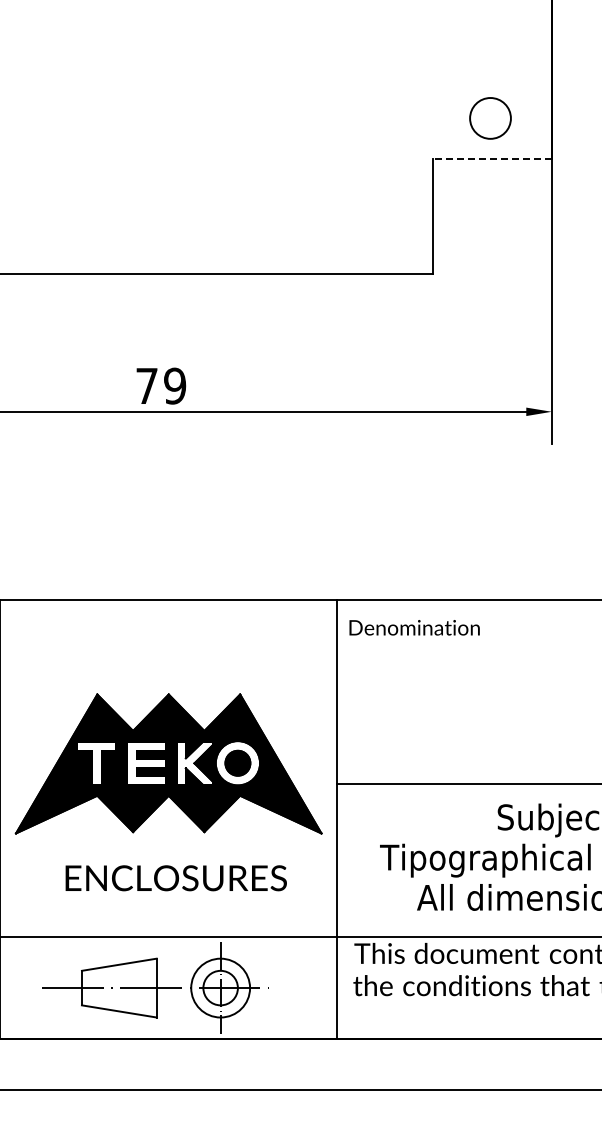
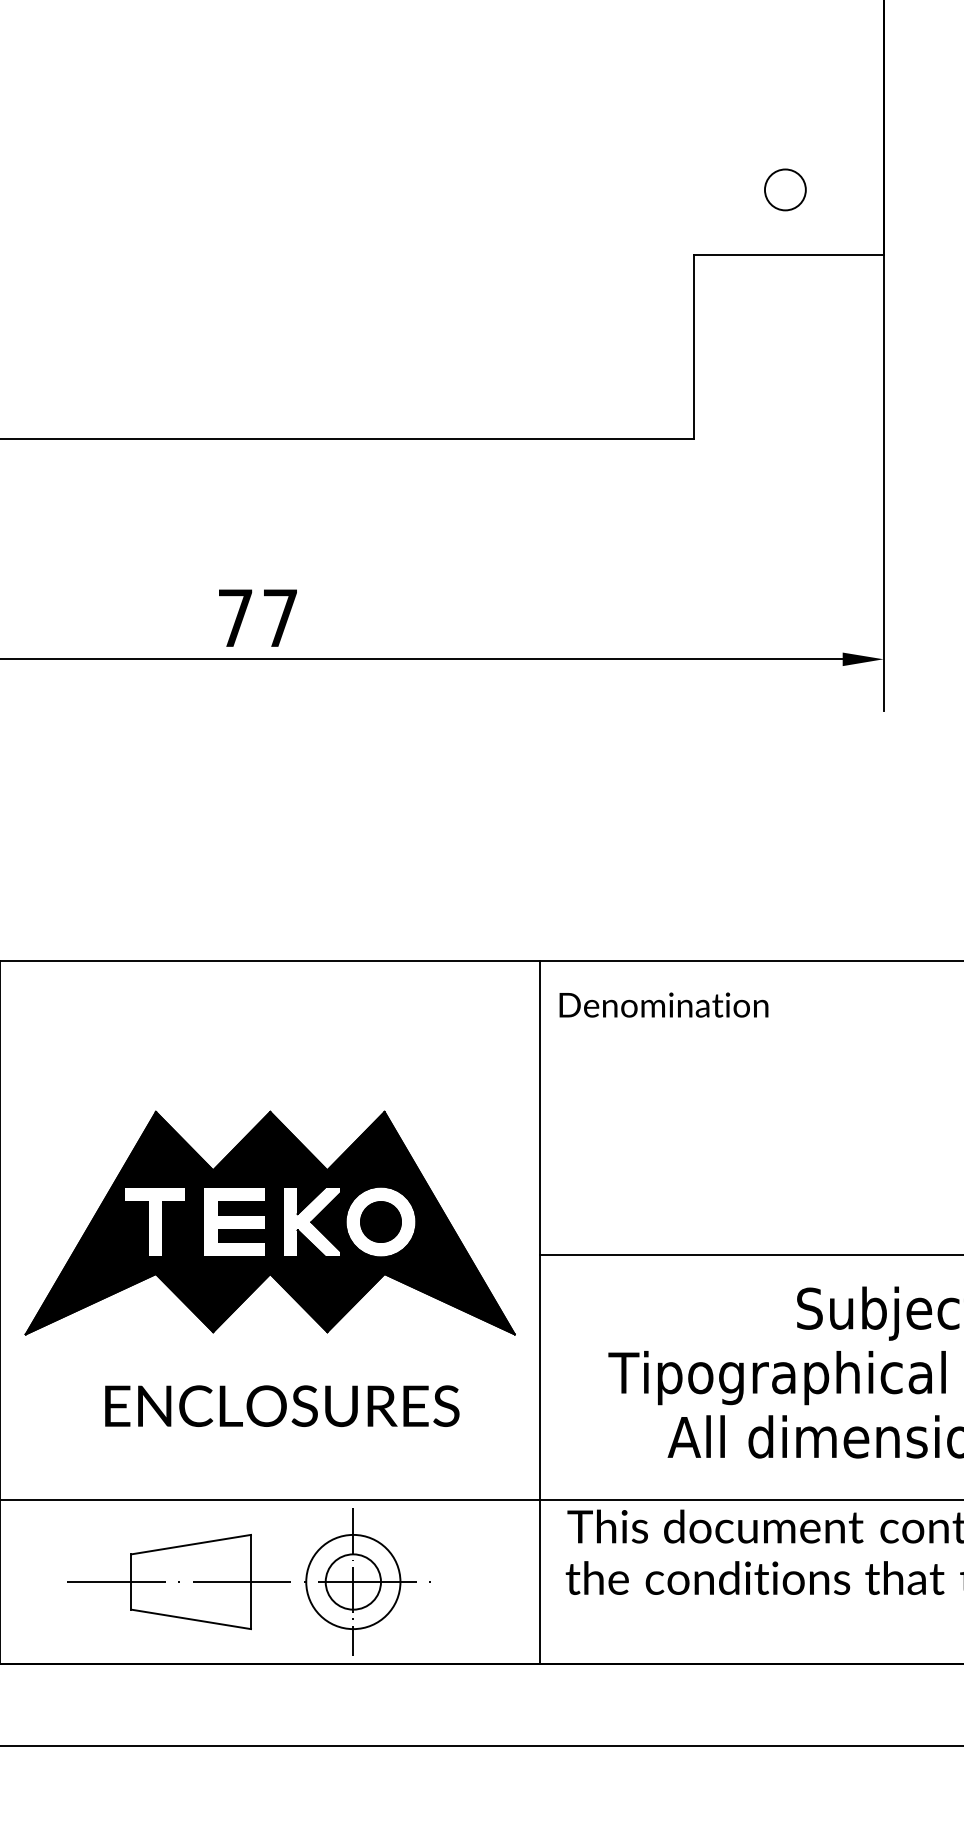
circle: (490, 118) -> (785, 189), size x0.62
line: (492, 159) -> (788, 255), dashed -> solid
text: (175, 385) -> (281, 617), 79 -> 77

